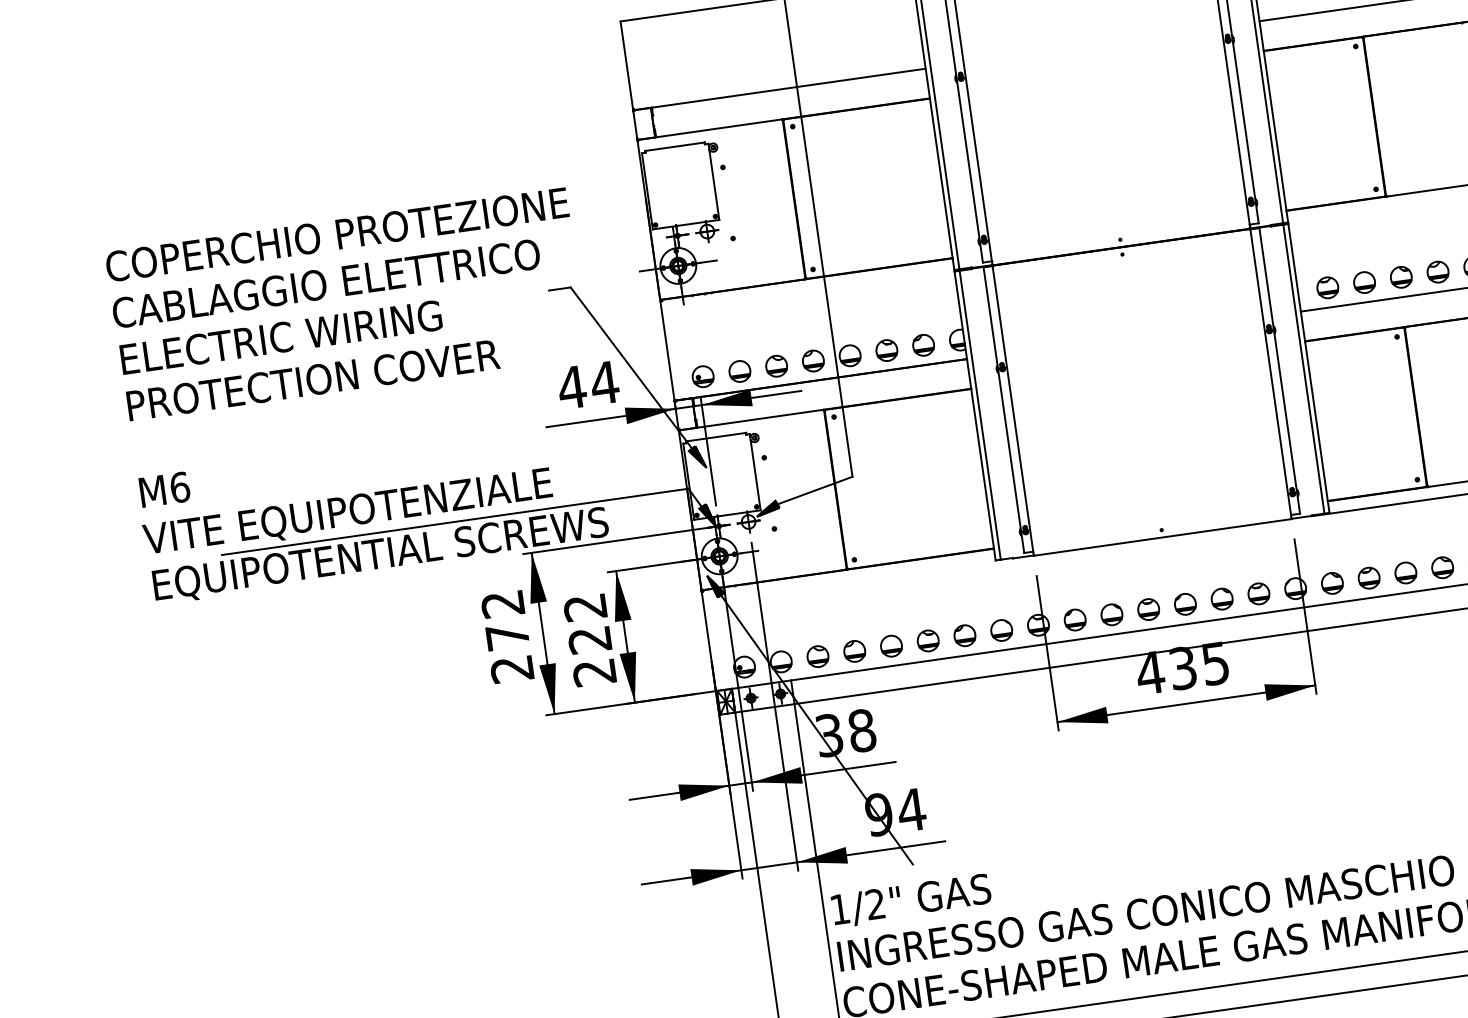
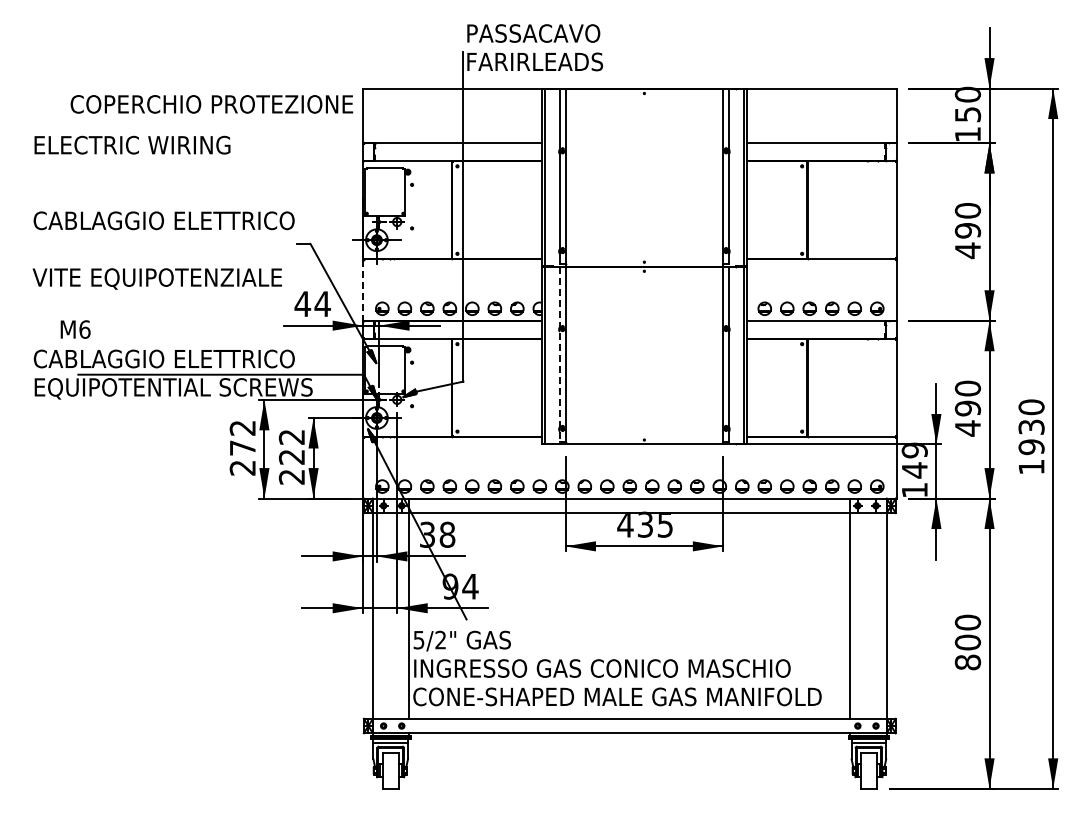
text: (336, 235) -> (211, 104), moved
text: (281, 336) -> (132, 144), moved
line: (668, 351) -> (363, 290), solid -> dashed
text: (327, 379) -> (156, 278), PROTECTION COVER -> VITE EQUIPOTENZIALE
line: (1003, 411) -> (559, 355), solid -> dashed
text: (164, 489) -> (75, 329), moved
text: (357, 512) -> (163, 360), VITE EQUIPOTENZIALE -> CABLAGGIO ELETTRICO
text: (839, 910) -> (418, 640), 1/2" -> 5/2"

